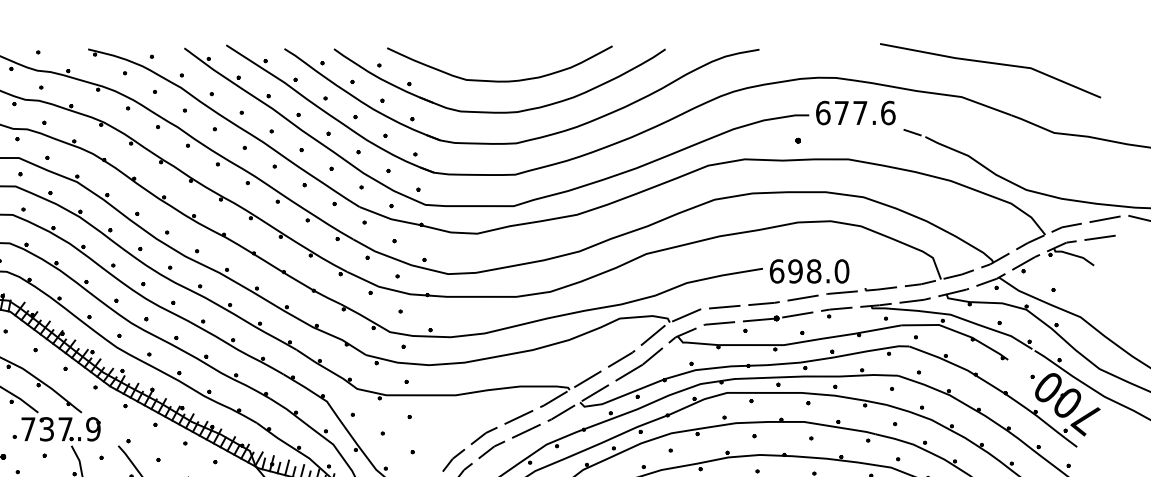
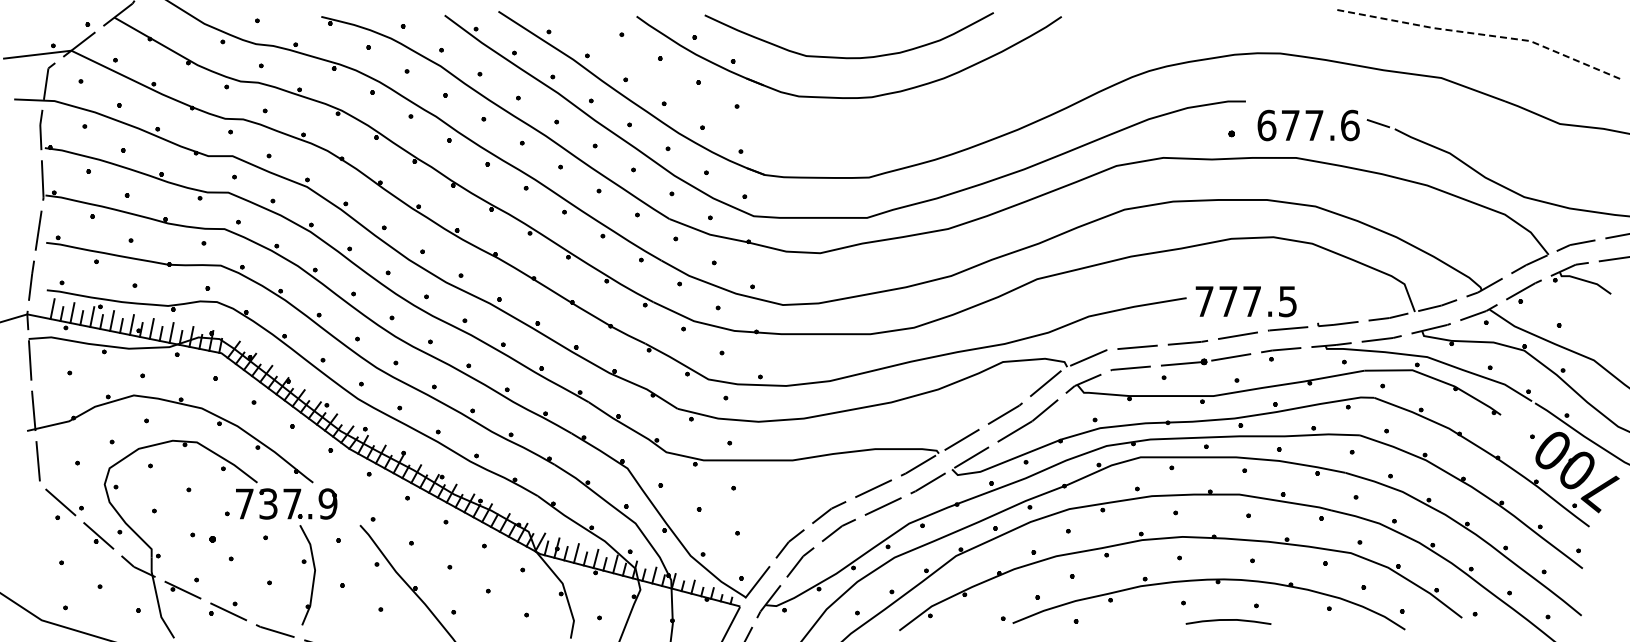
line: (992, 63) -> (1480, 34), solid -> dashed
text: (855, 113) -> (1308, 125), moved
part: (531, 138) -> (889, 131), removed
text: (809, 271) -> (1246, 301), 698.0 -> 777.5

